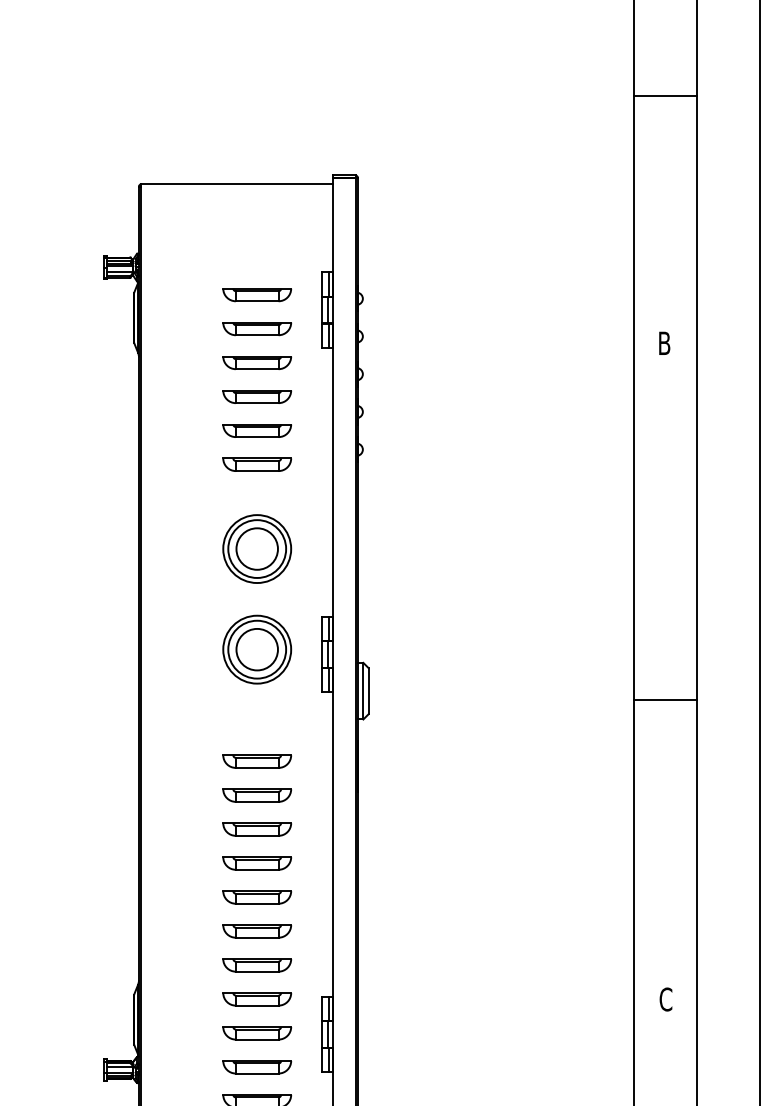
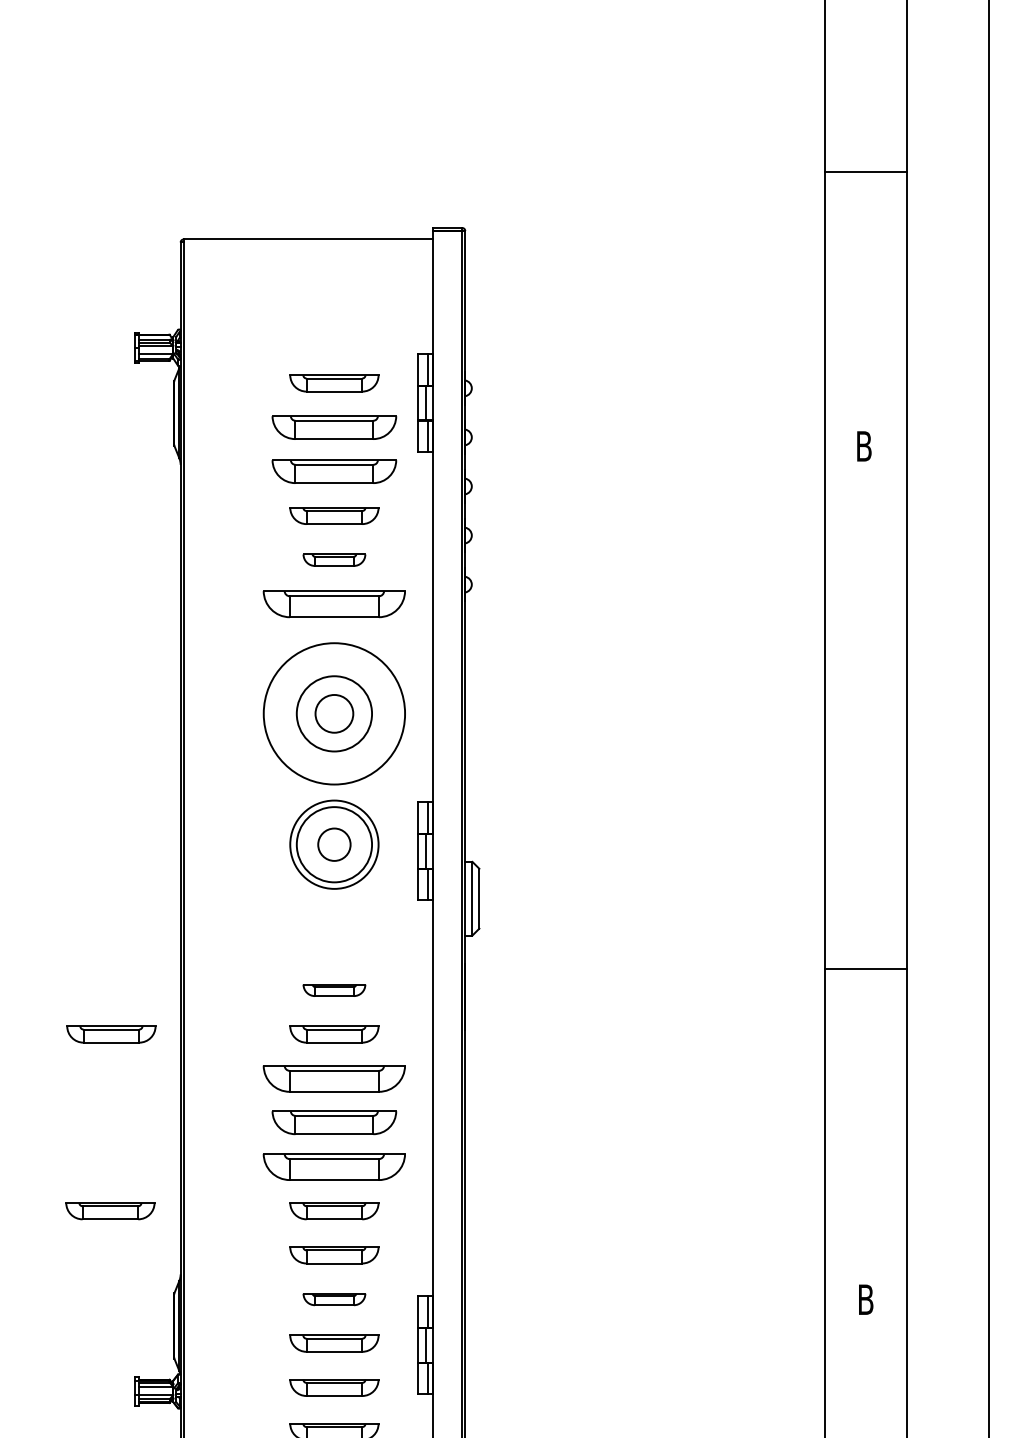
line: (665, 95) -> (865, 171), moved
part: (257, 328) -> (334, 427), size x1.4
part: (257, 362) -> (334, 471), size x1.4
part: (257, 431) -> (334, 560), size x0.7
part: (257, 464) -> (334, 604), size x1.6
circle: (257, 548) -> (334, 713), size x0.7
circle: (257, 548) -> (334, 713), size x1.6
circle: (257, 649) -> (334, 844), size x0.6
line: (665, 699) -> (865, 968), moved
part: (257, 761) -> (334, 990), size x0.7
part: (85, 795) -> (111, 1034), added
part: (257, 829) -> (334, 1078), size x1.6
part: (257, 863) -> (334, 1122), size x1.4
part: (257, 897) -> (334, 1166), size x1.6
part: (85, 931) -> (110, 1211), added
part: (257, 999) -> (334, 1299), size x0.7
text: (665, 999) -> (865, 1299), C -> B

